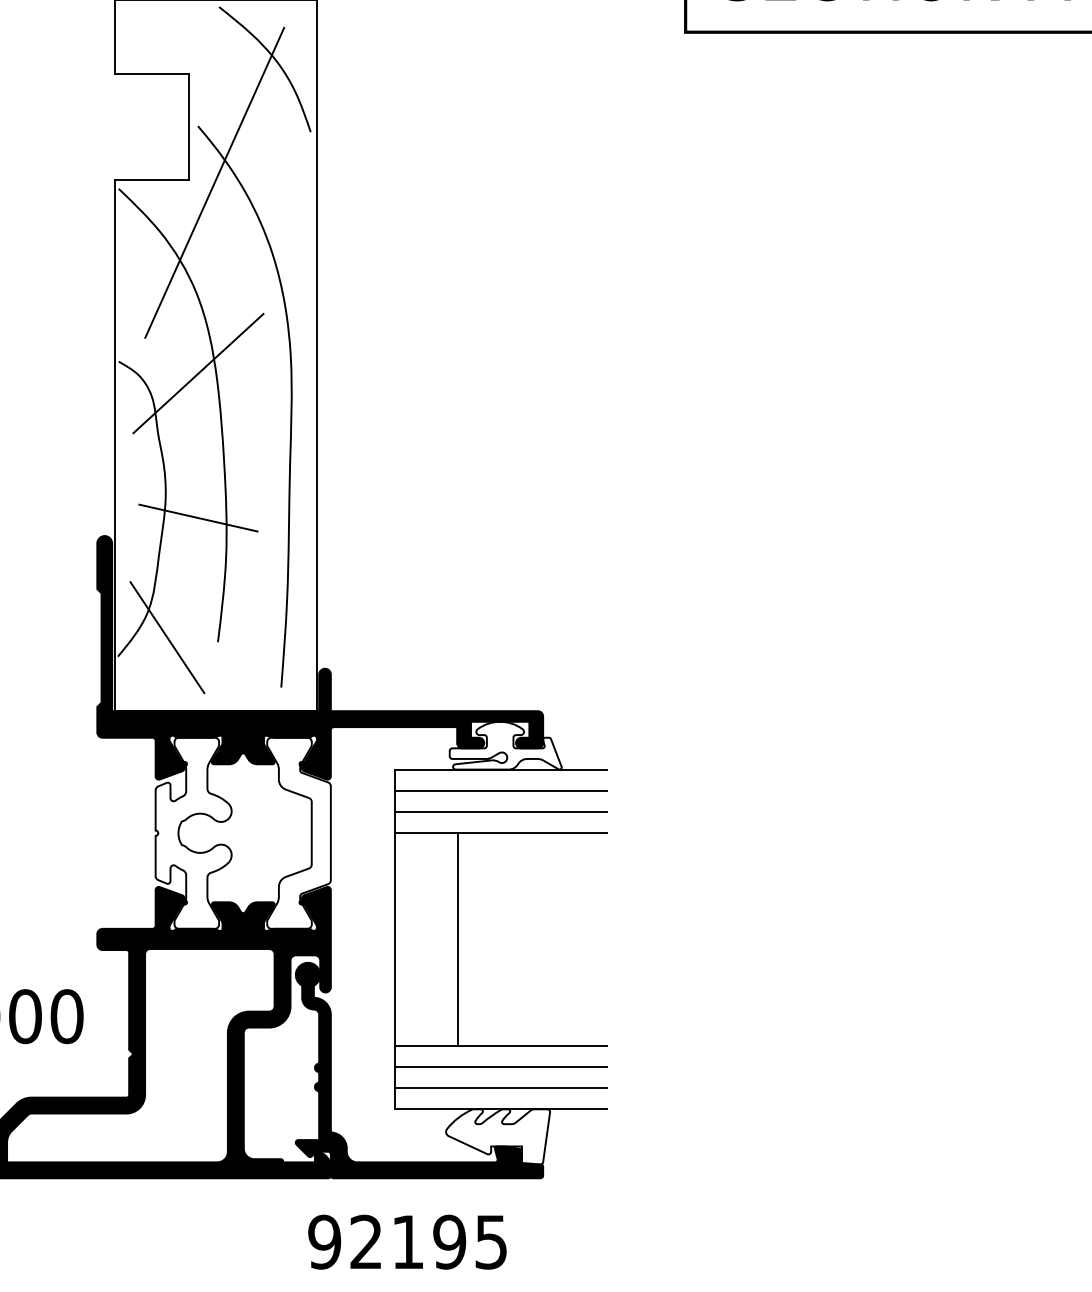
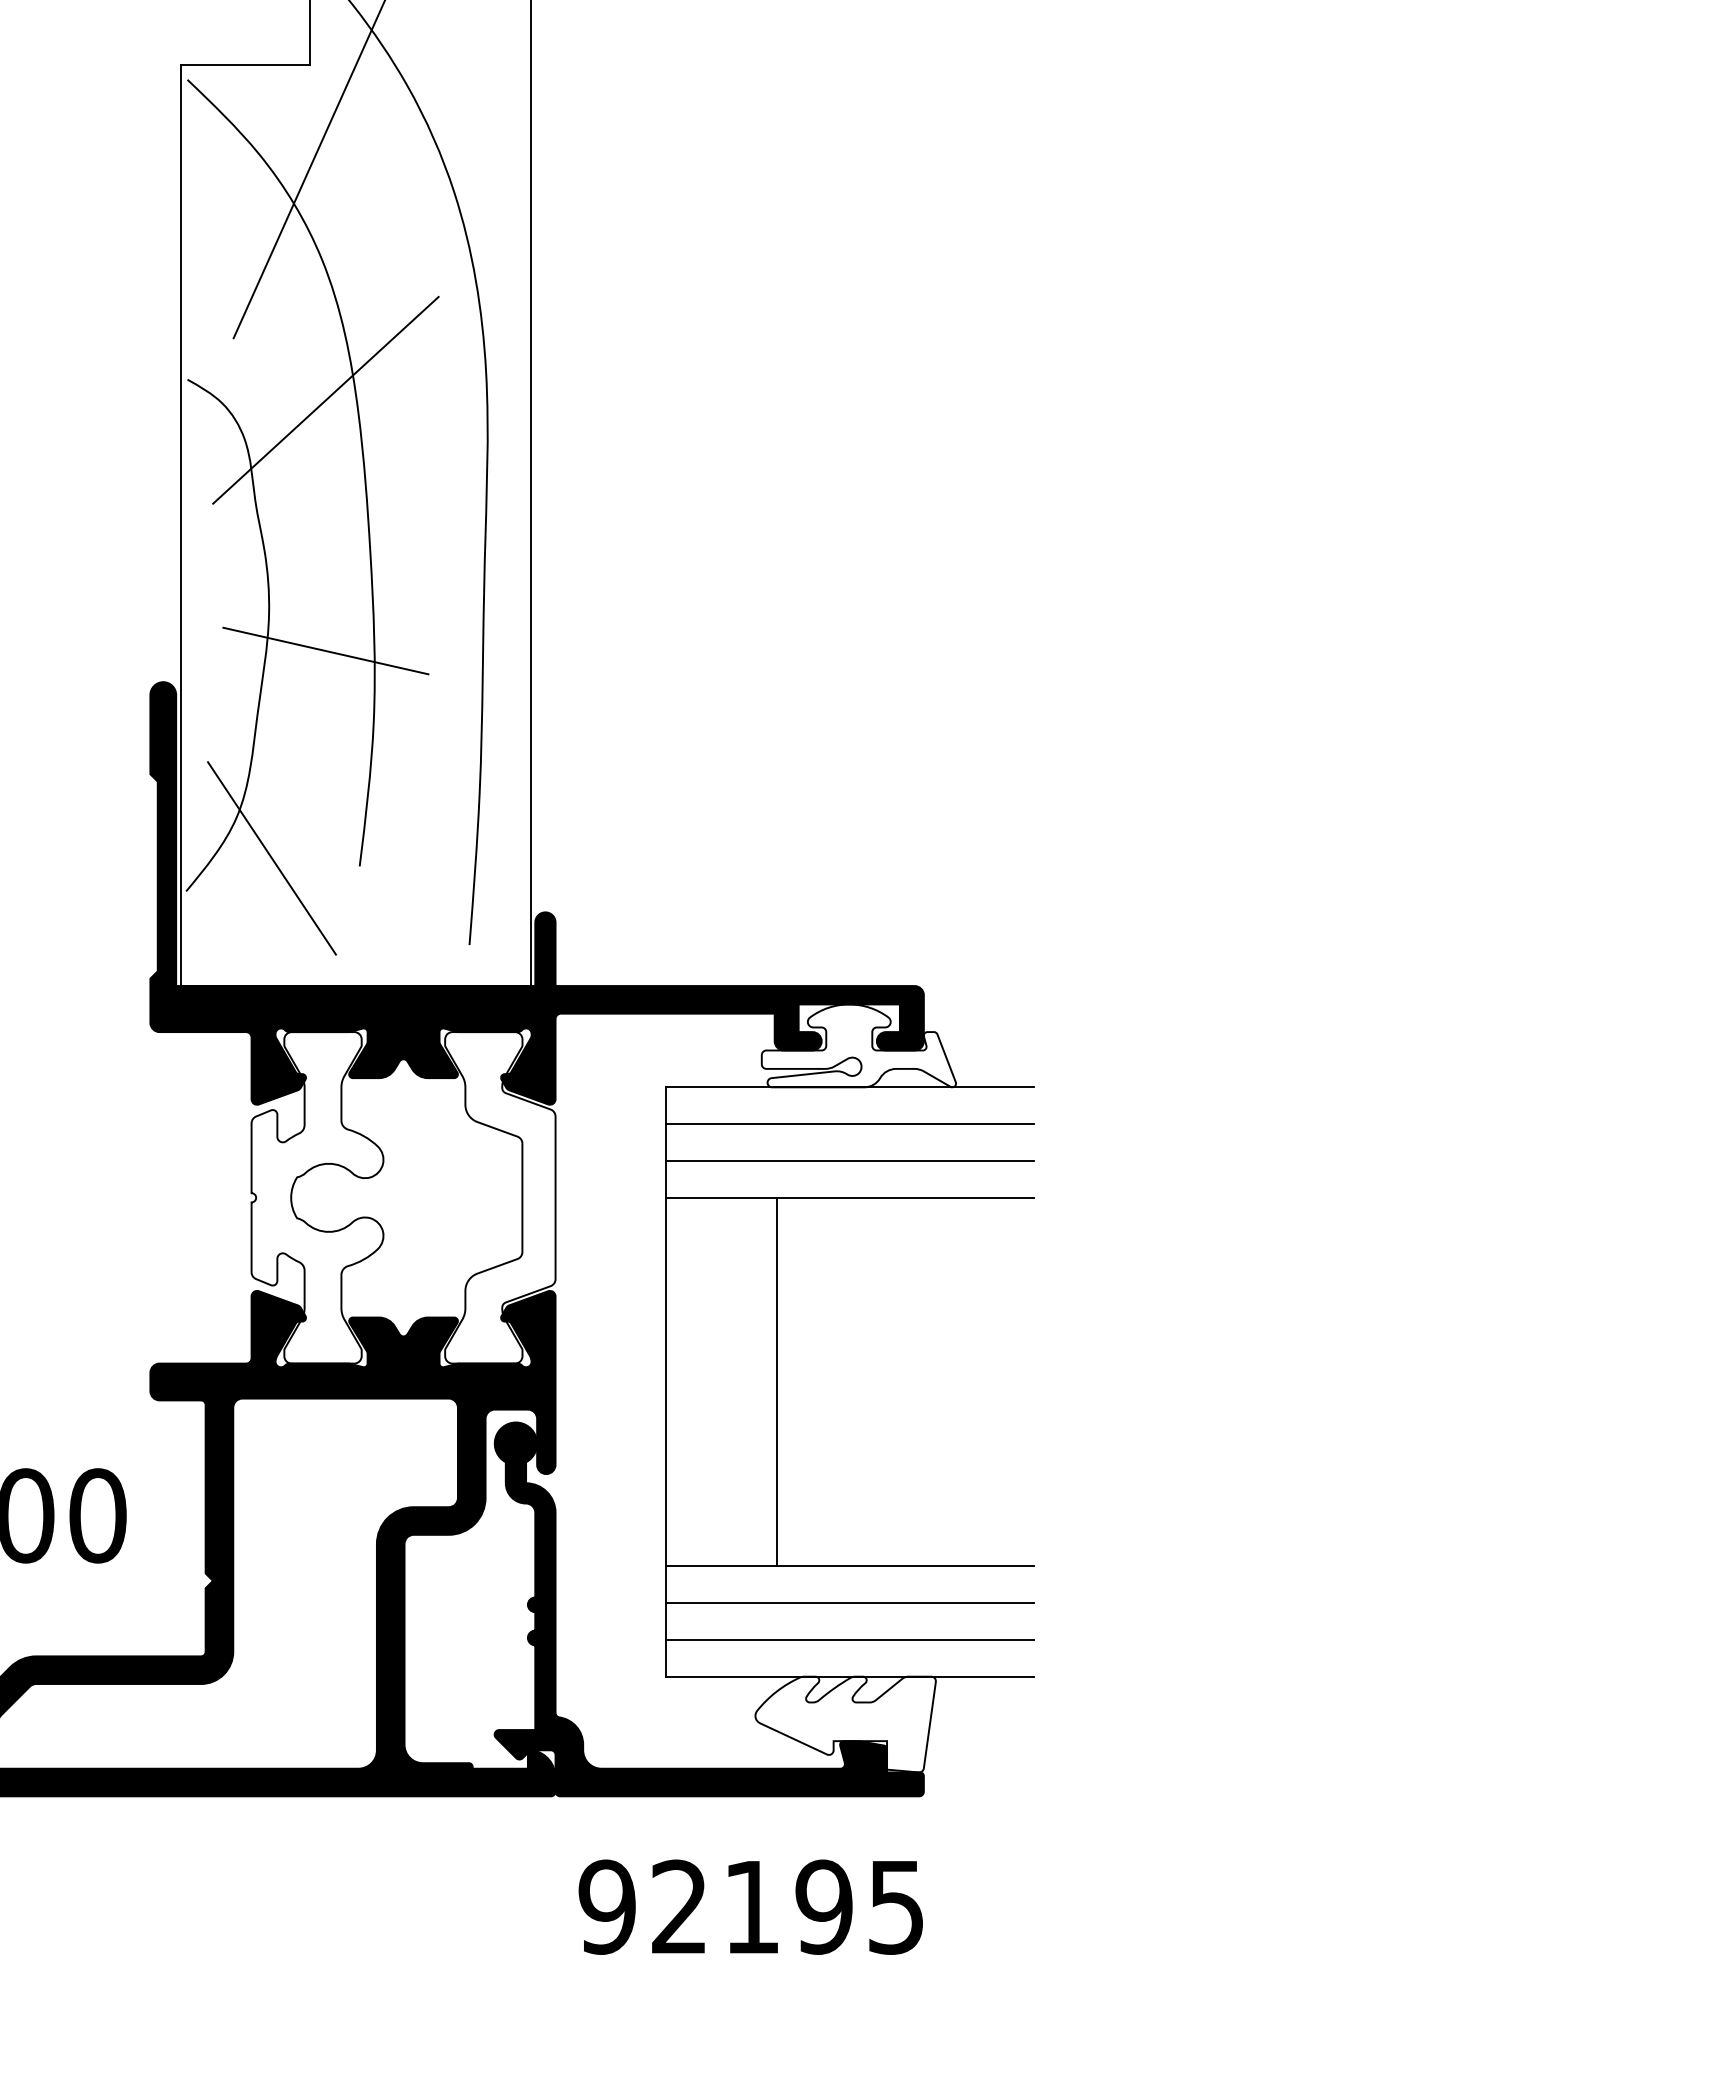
text: (407, 1241) -> (750, 1906), moved

